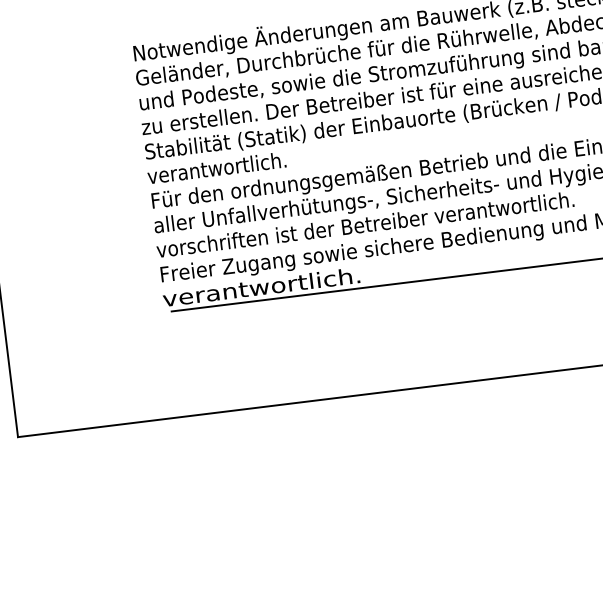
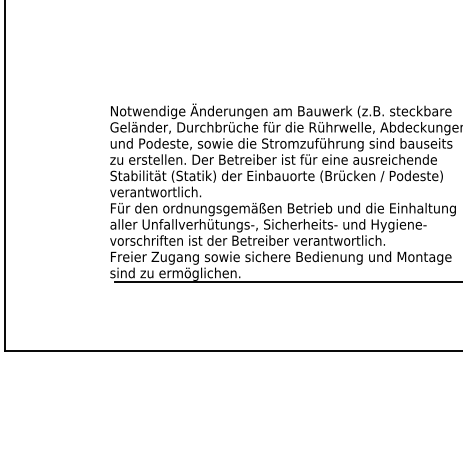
text: (262, 287) -> (175, 273), verantwortlich. -> sind zu ermöglichen.

